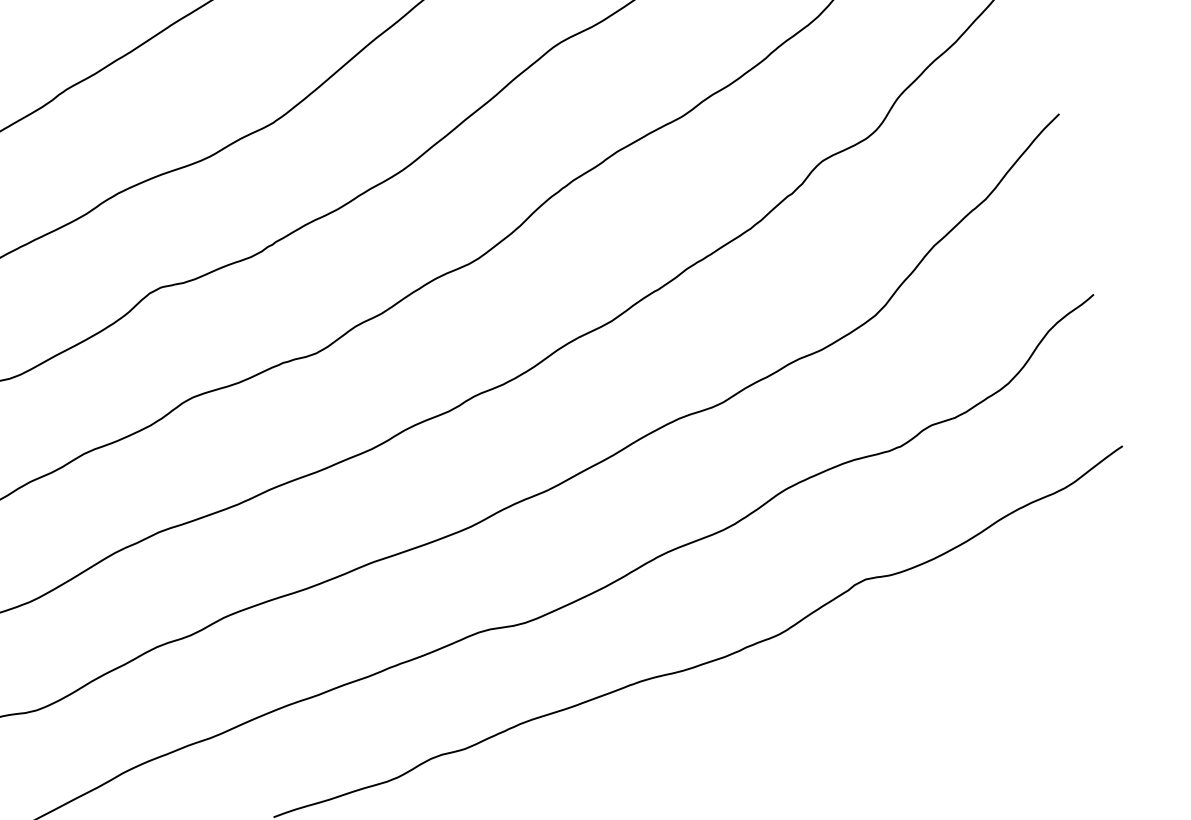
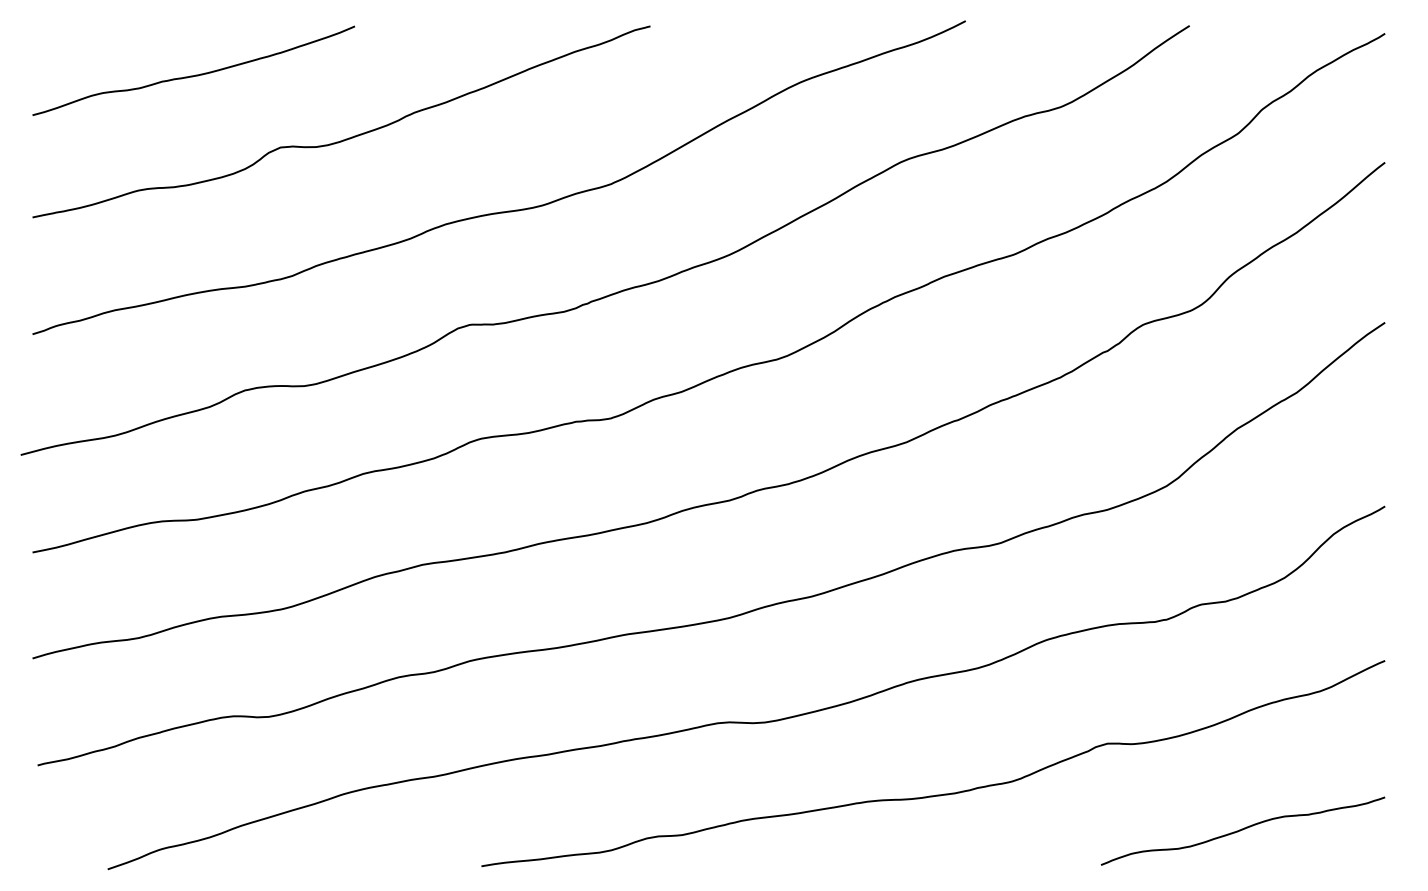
curve: (1014, 639) -> (1242, 830), added

